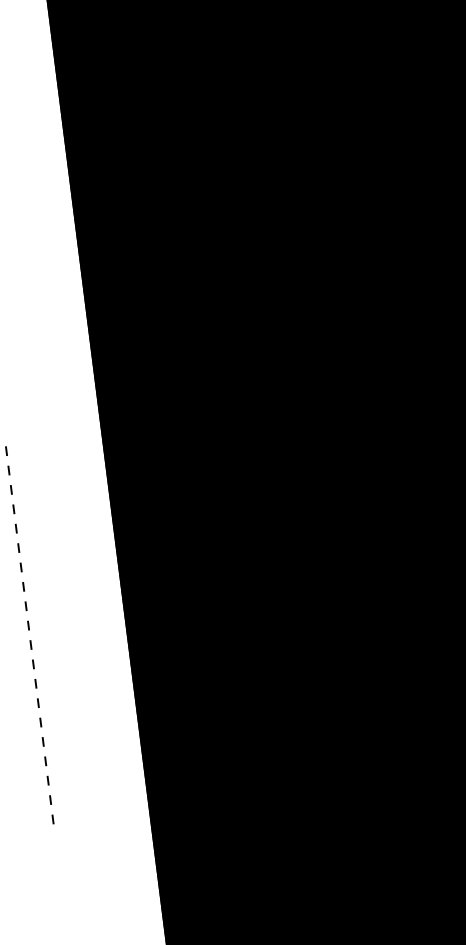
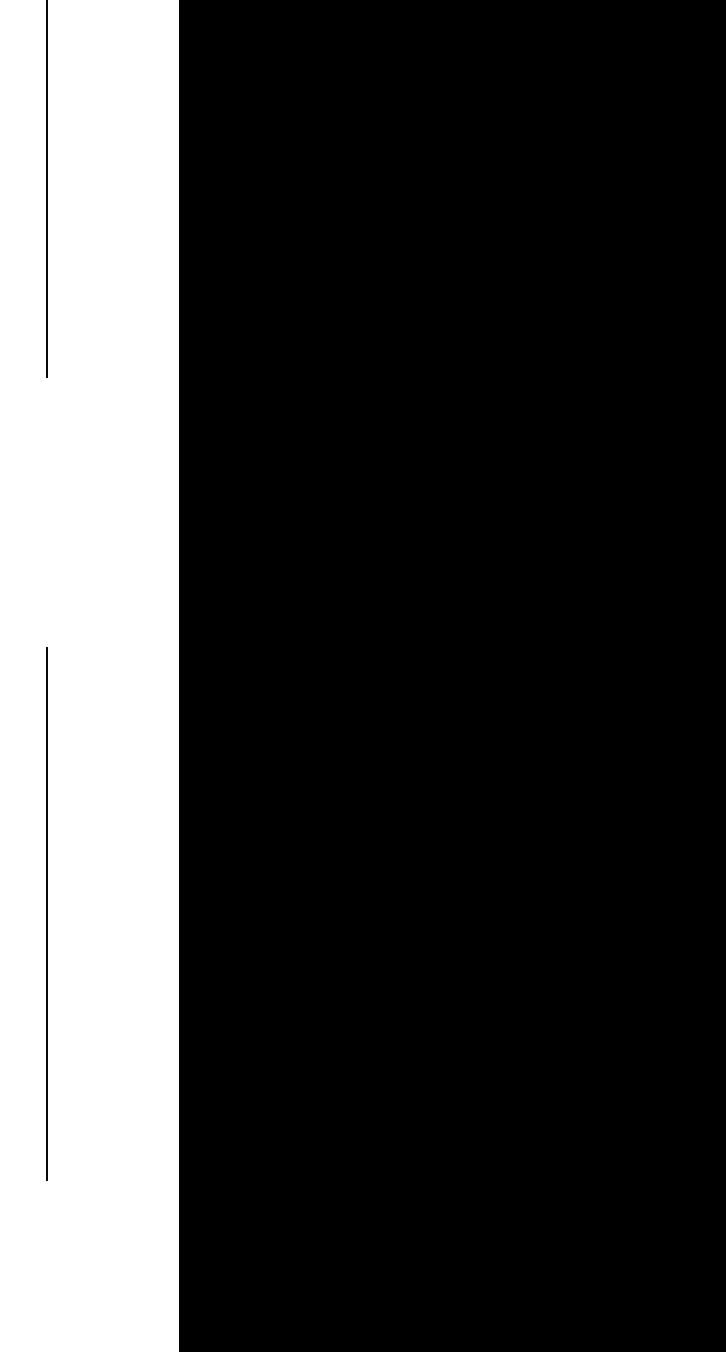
line: (30, 639) -> (46, 914), dashed -> solid

